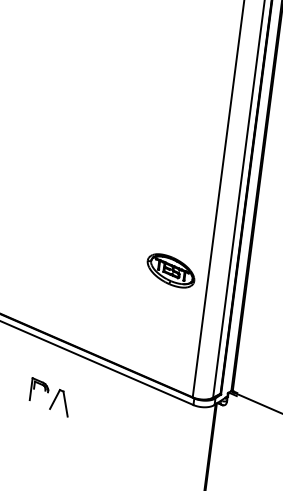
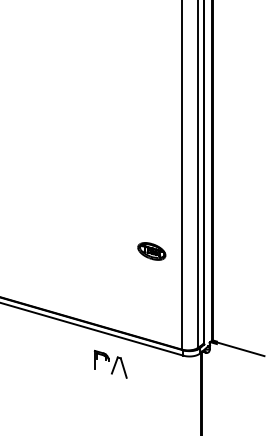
part: (170, 270) -> (151, 251), size x0.7
part: (49, 396) -> (110, 363), moved

